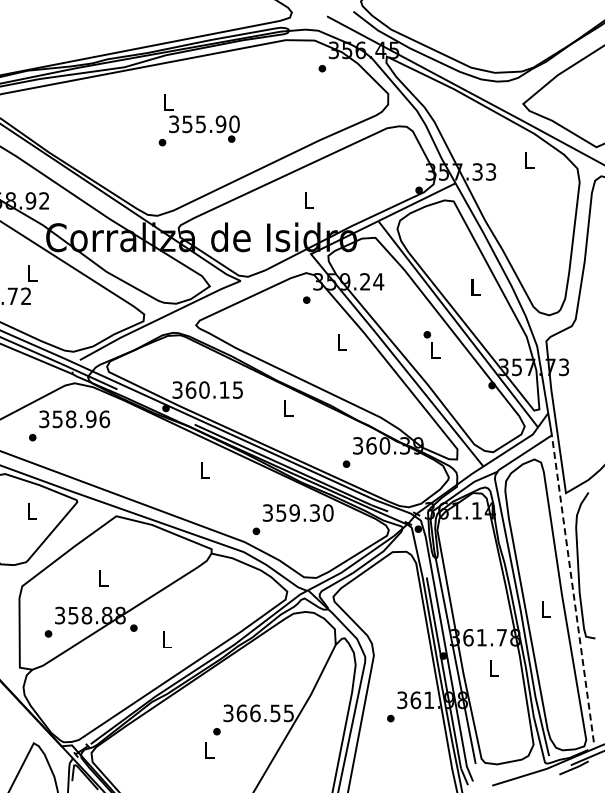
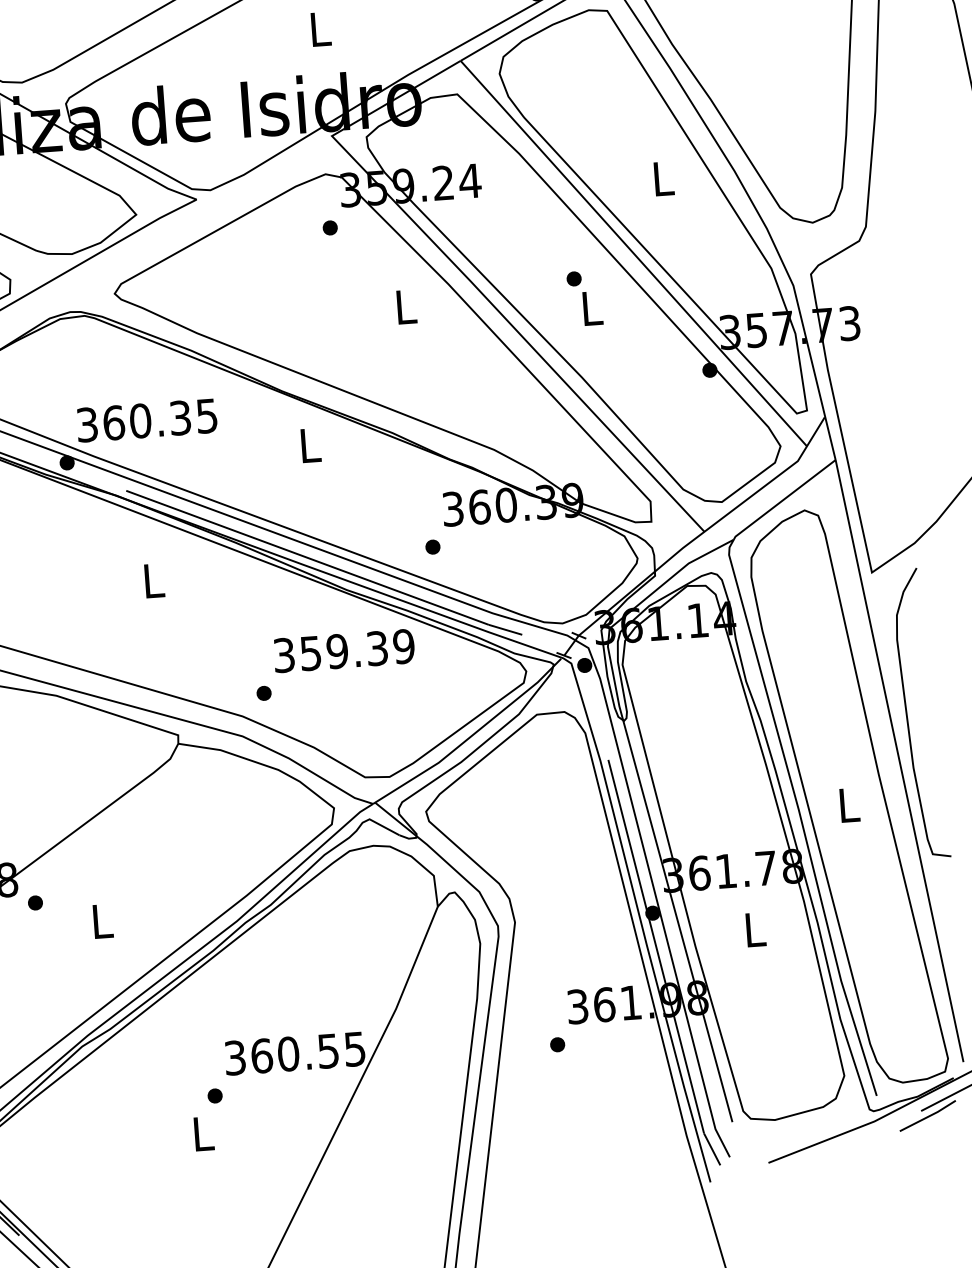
text: (224, 389) -> (180, 416), 360.15 -> 360.35
text: (328, 512) -> (404, 645), 359.30 -> 359.39
line: (572, 588) -> (898, 760), dashed -> solid
text: (255, 712) -> (288, 1052), 366.55 -> 360.55

